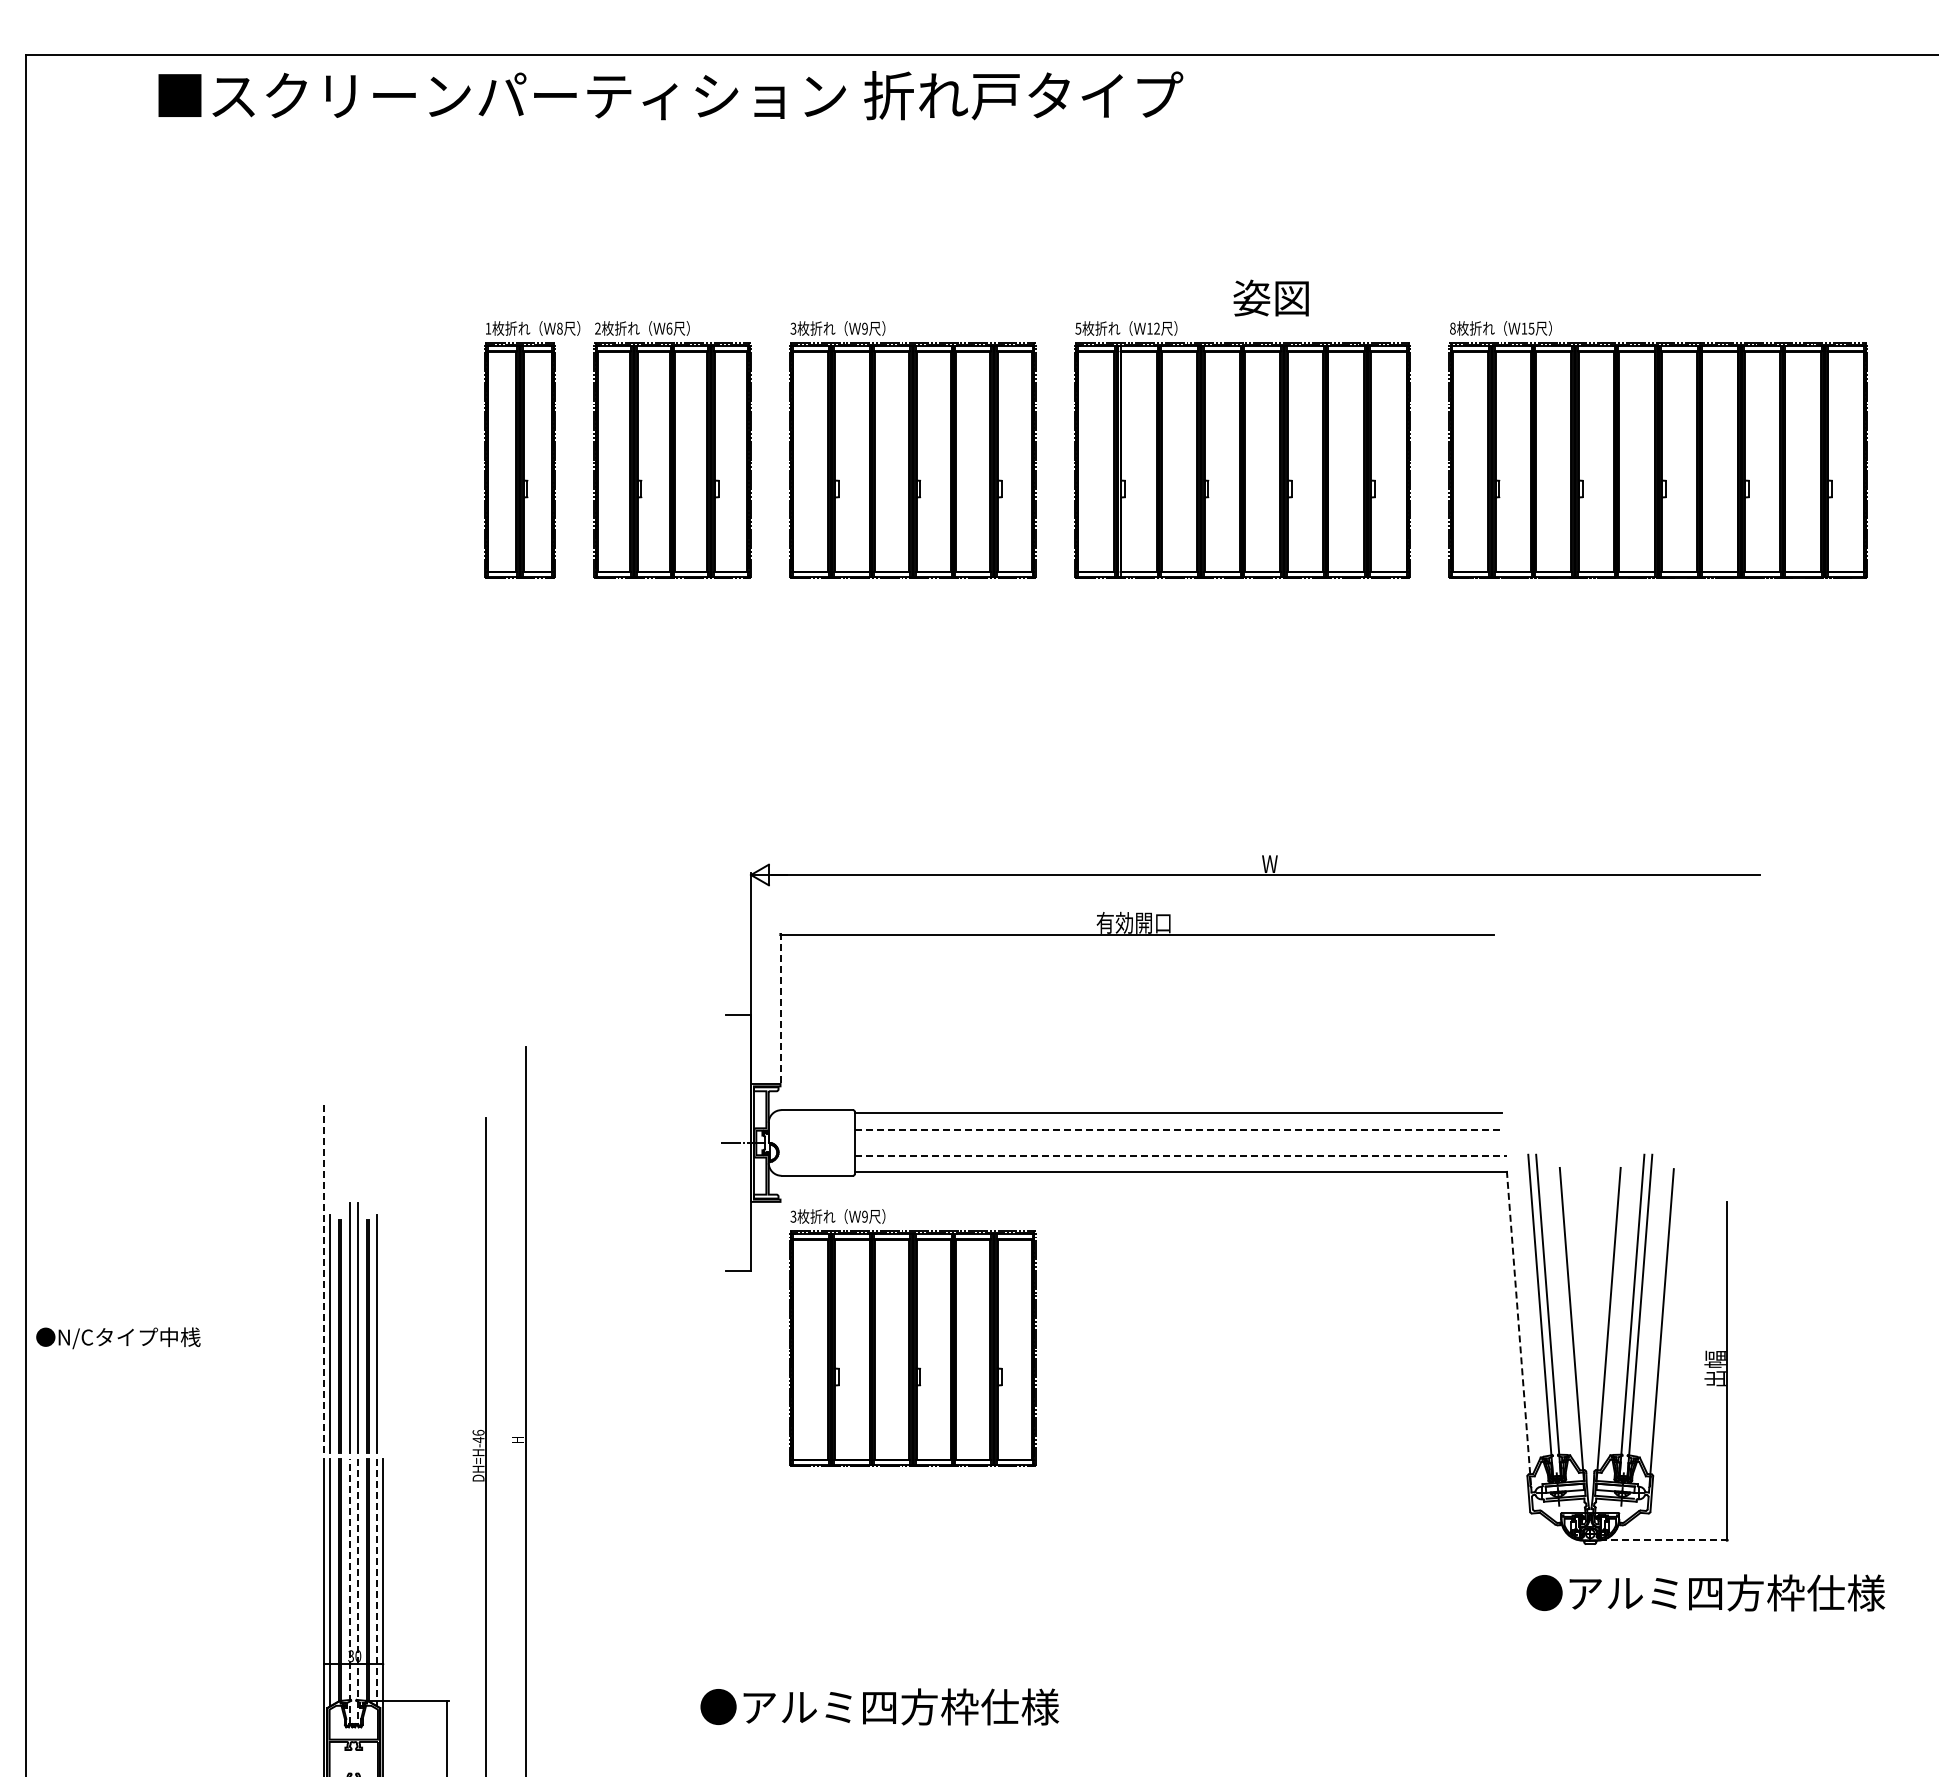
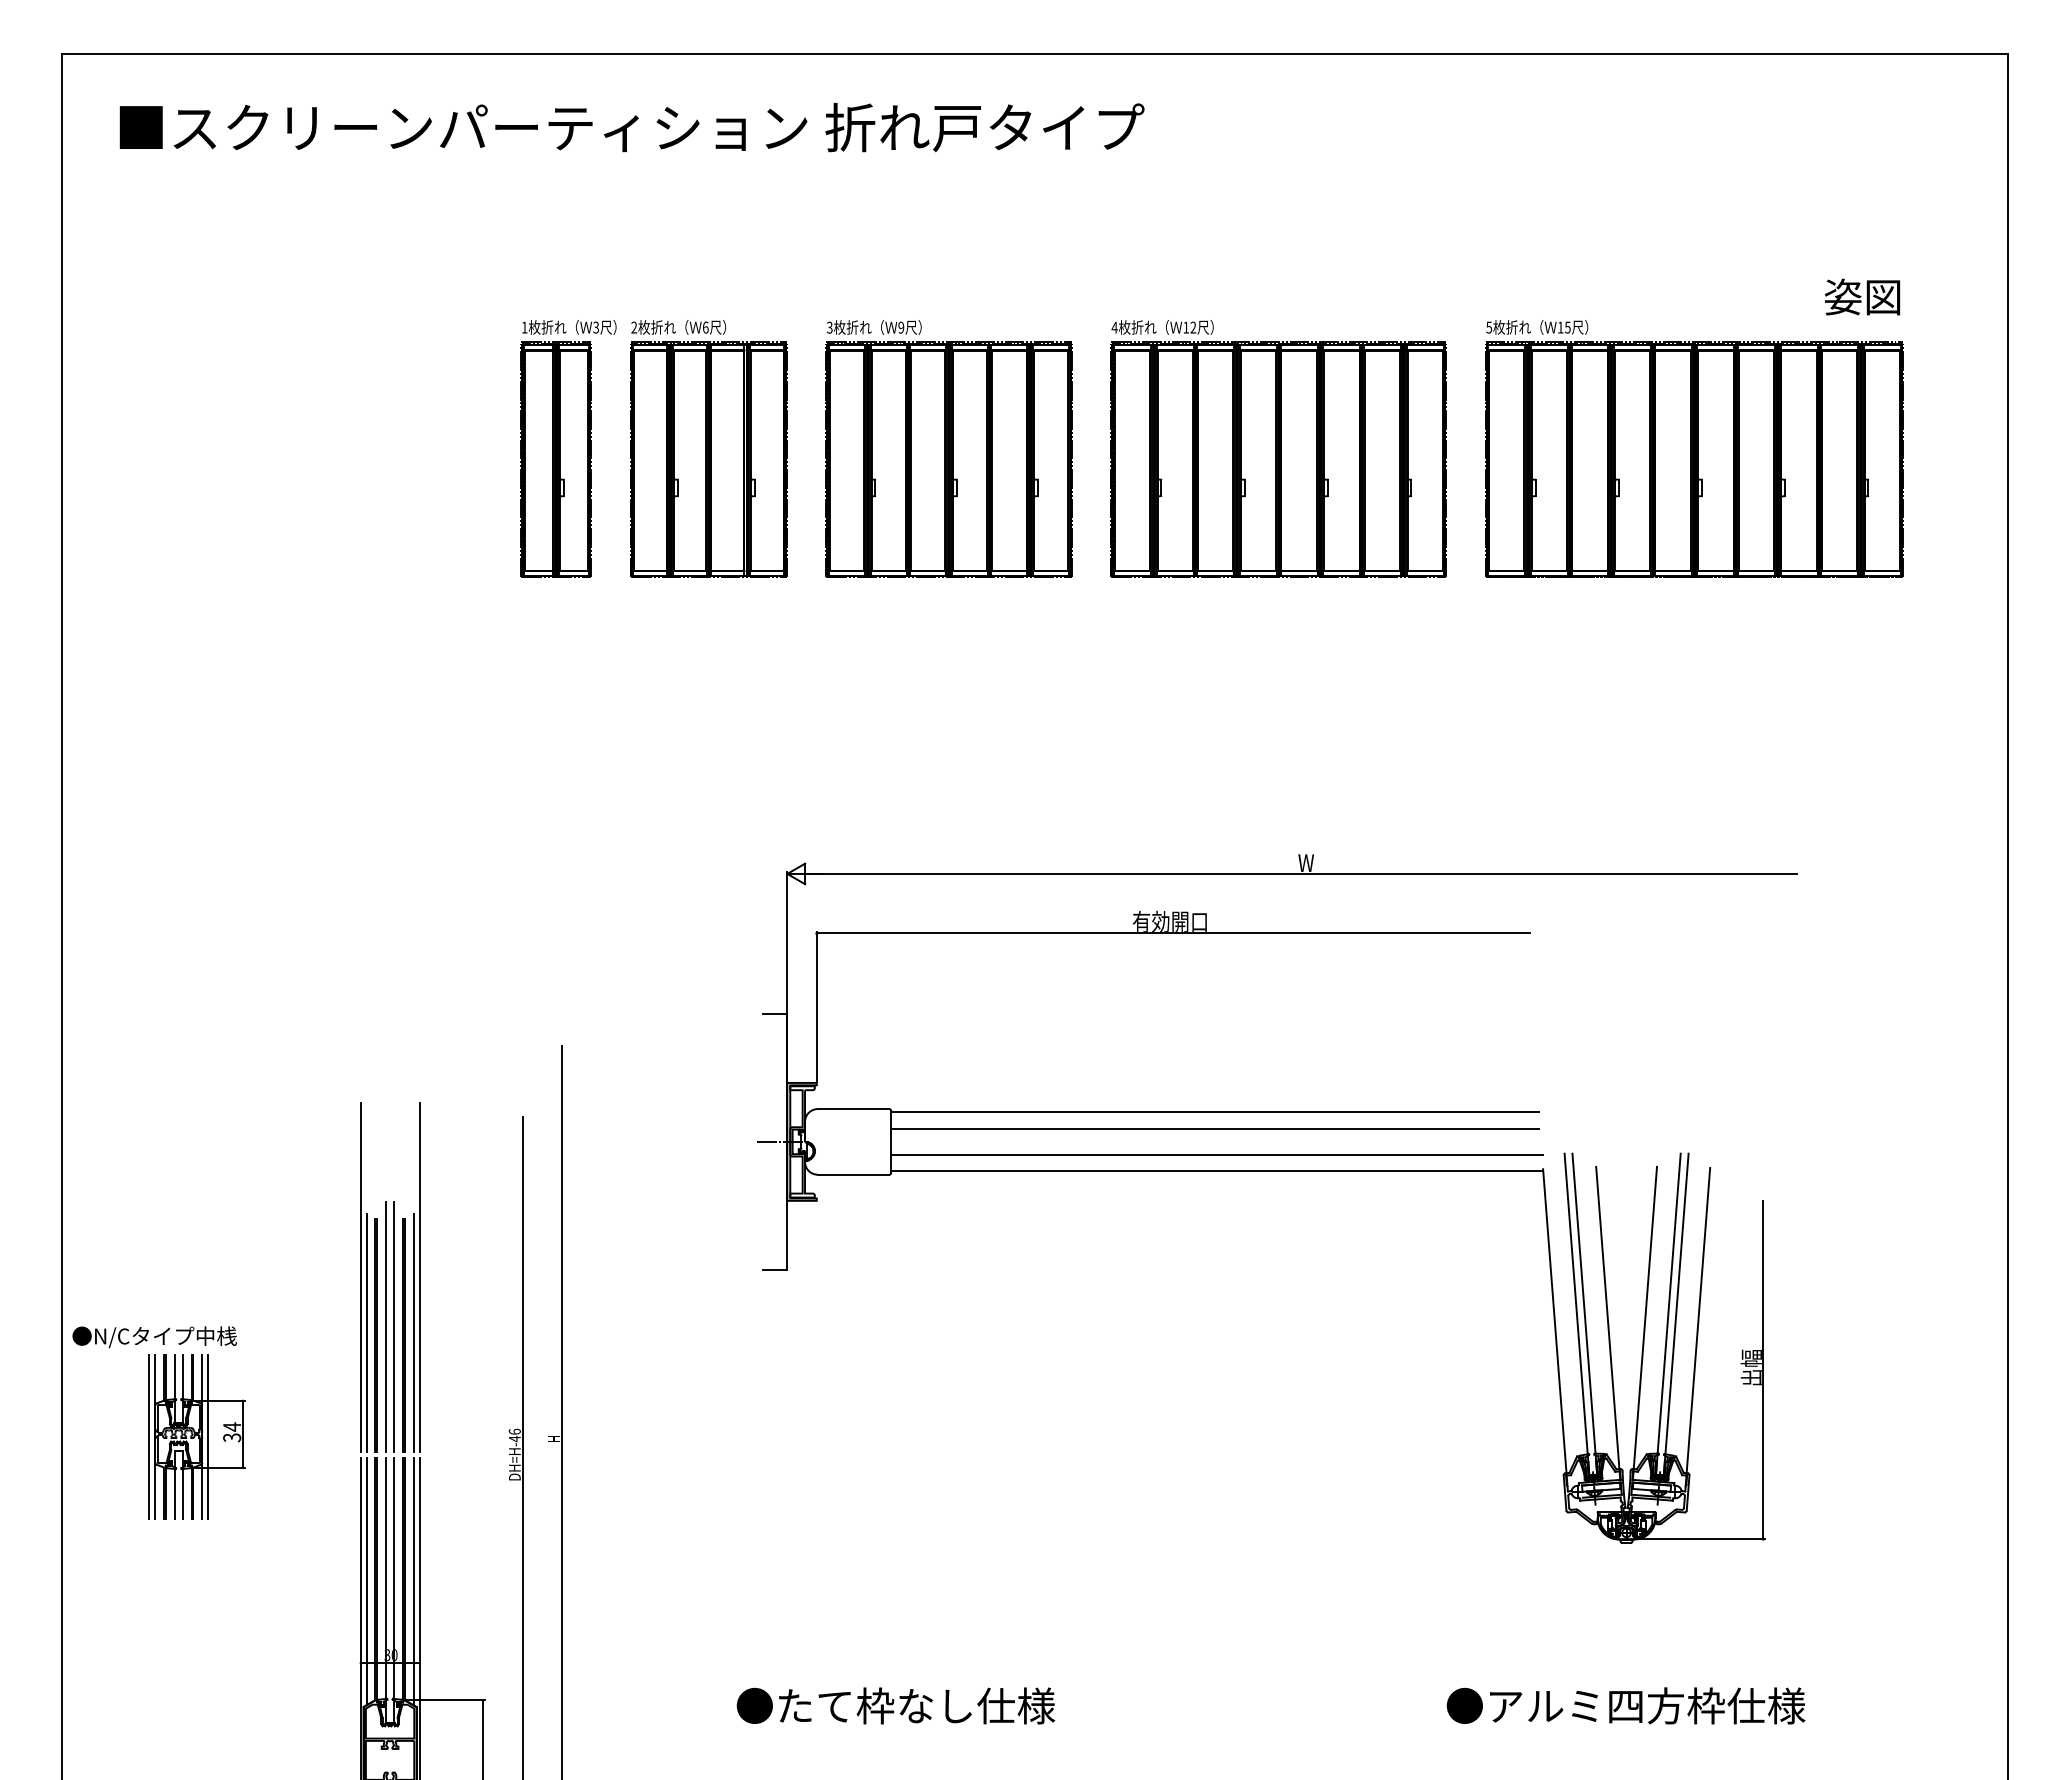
text: (670, 95) -> (631, 127), moved
text: (1271, 297) -> (1862, 296), moved
text: (560, 328) -> (596, 327), 8 -> 3
text: (1078, 328) -> (1114, 327), 5 -> 4
text: (1453, 328) -> (1489, 327), 8 -> 5
line: (780, 1007) -> (816, 1006), dashed -> solid
line: (1179, 1129) -> (1215, 1128), dashed -> solid
line: (1181, 1155) -> (1217, 1154), dashed -> solid
line: (324, 1277) -> (360, 1276), dashed -> solid
line: (383, 1277) -> (419, 1276), added
line: (1519, 1327) -> (1555, 1326), dashed -> solid
part: (912, 1337) -> (948, 1336), removed
part: (160, 1437) -> (196, 1436), added
line: (1664, 1540) -> (1700, 1539), dashed -> solid
line: (377, 1582) -> (413, 1581), dashed -> solid
line: (350, 1591) -> (386, 1590), dashed -> solid
line: (358, 1591) -> (394, 1590), dashed -> solid
text: (1705, 1592) -> (1625, 1705), moved
text: (901, 1706) -> (937, 1705), ●アルミ四方枠仕様 -> ●たて枠なし仕様

